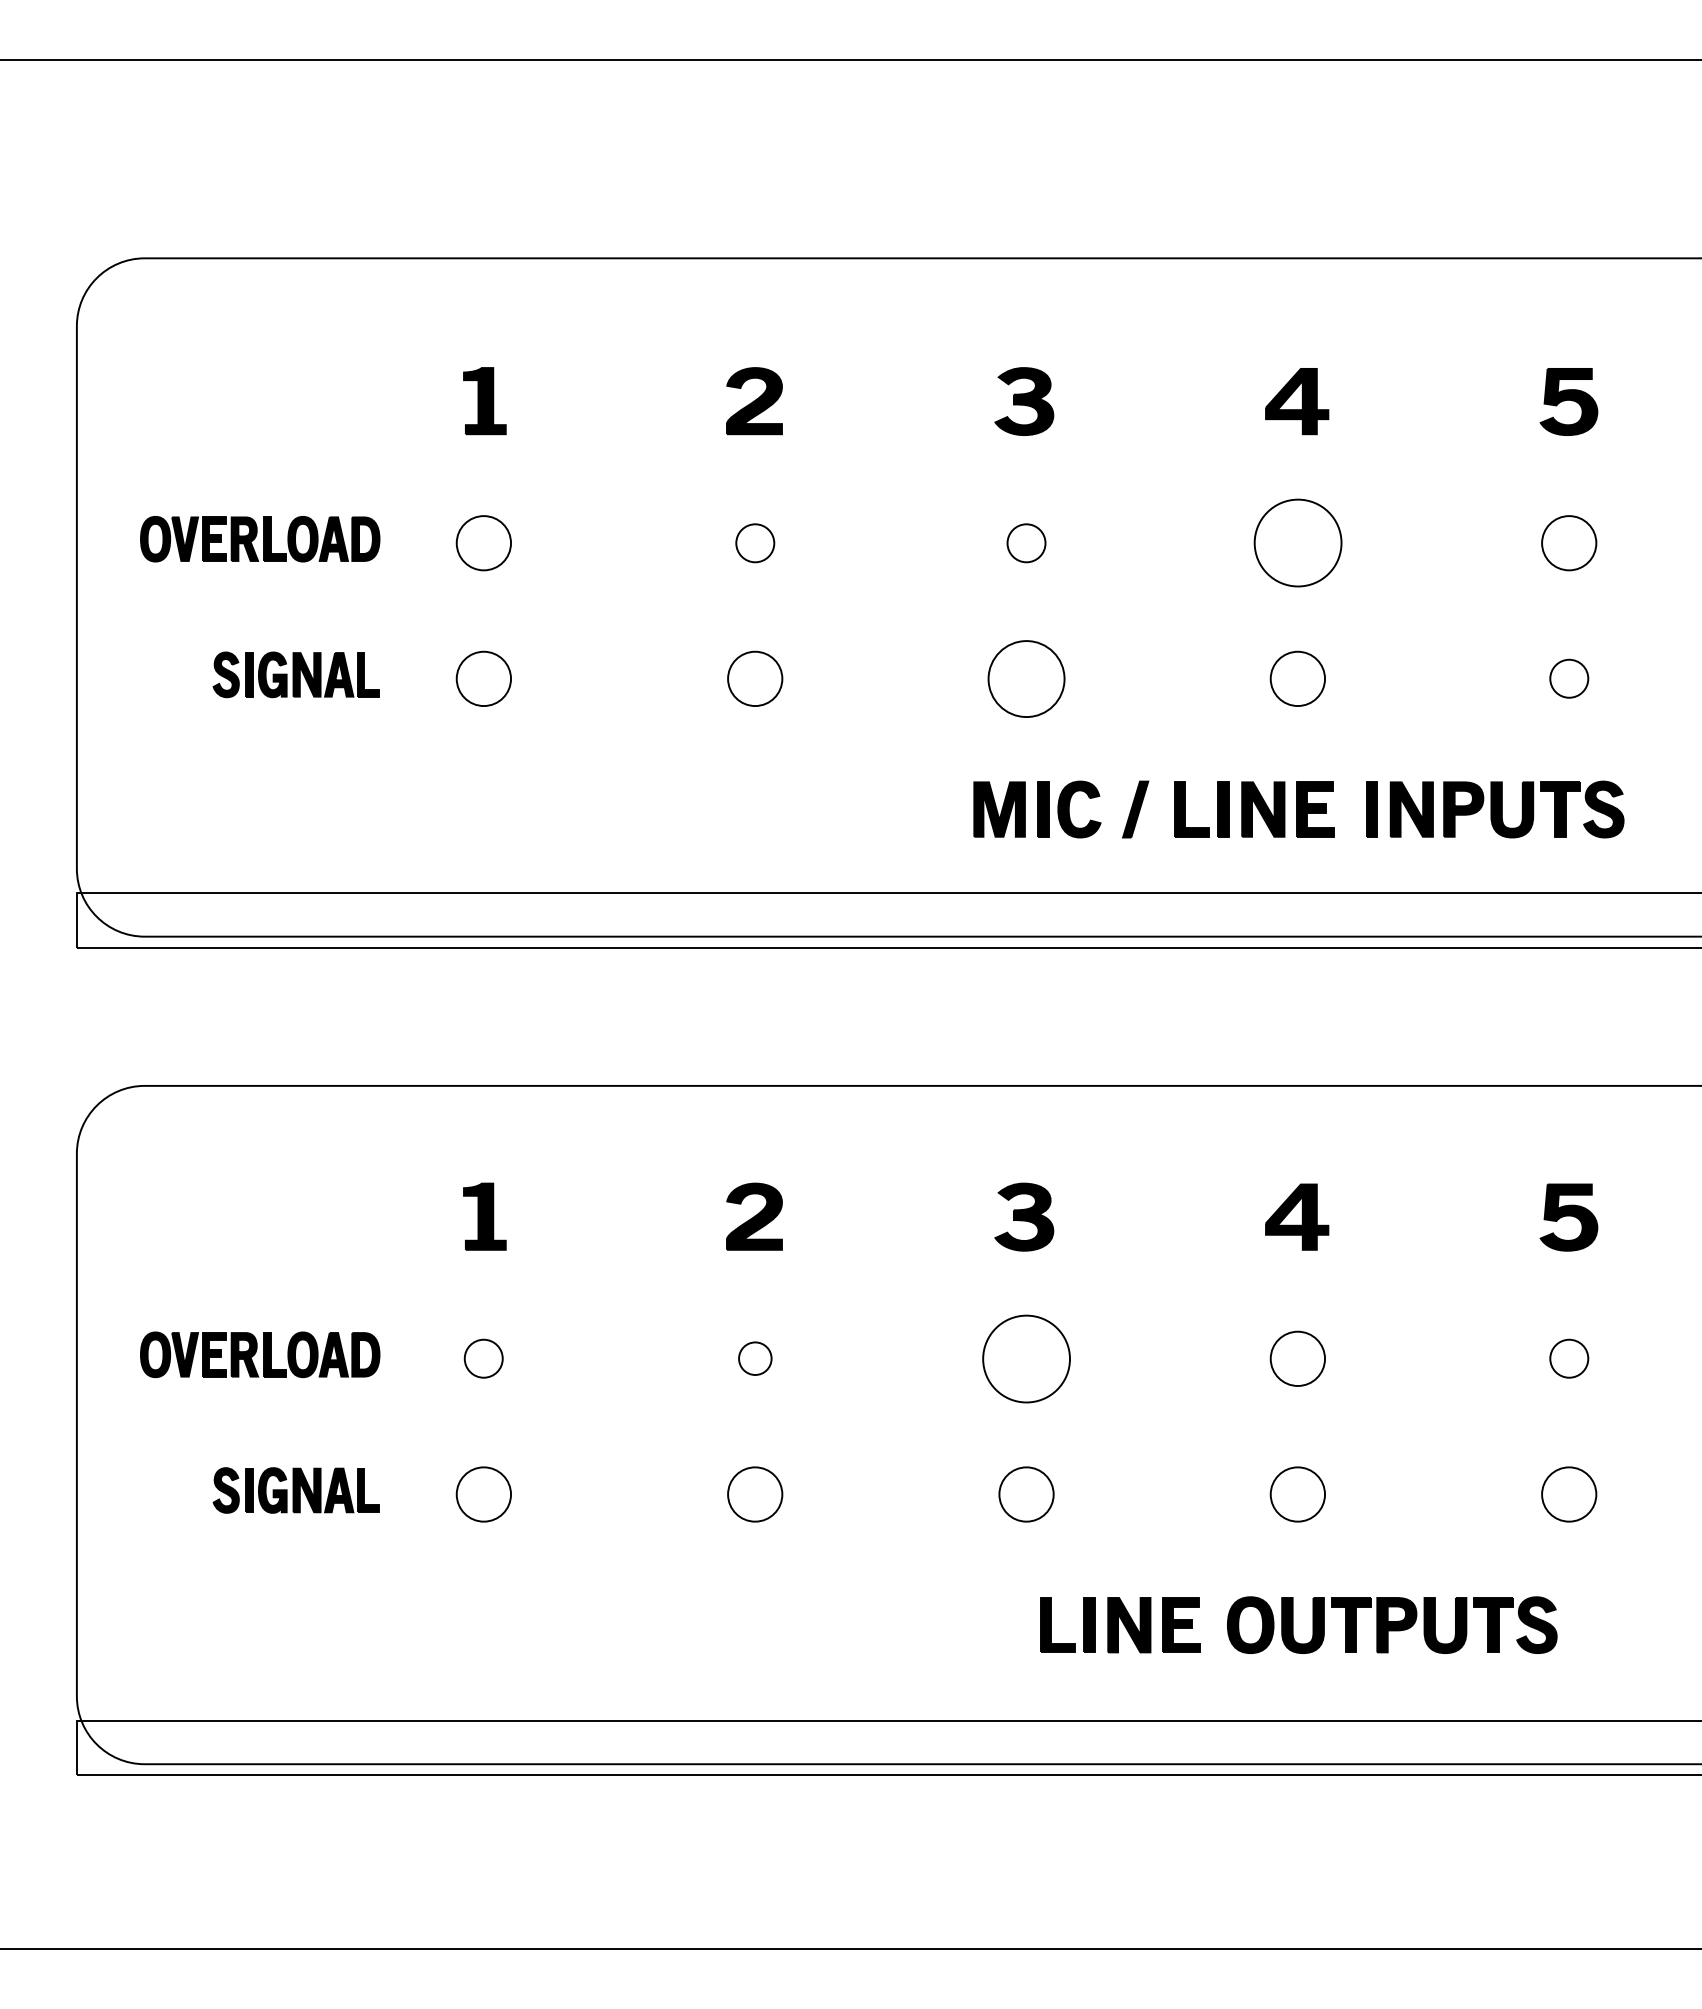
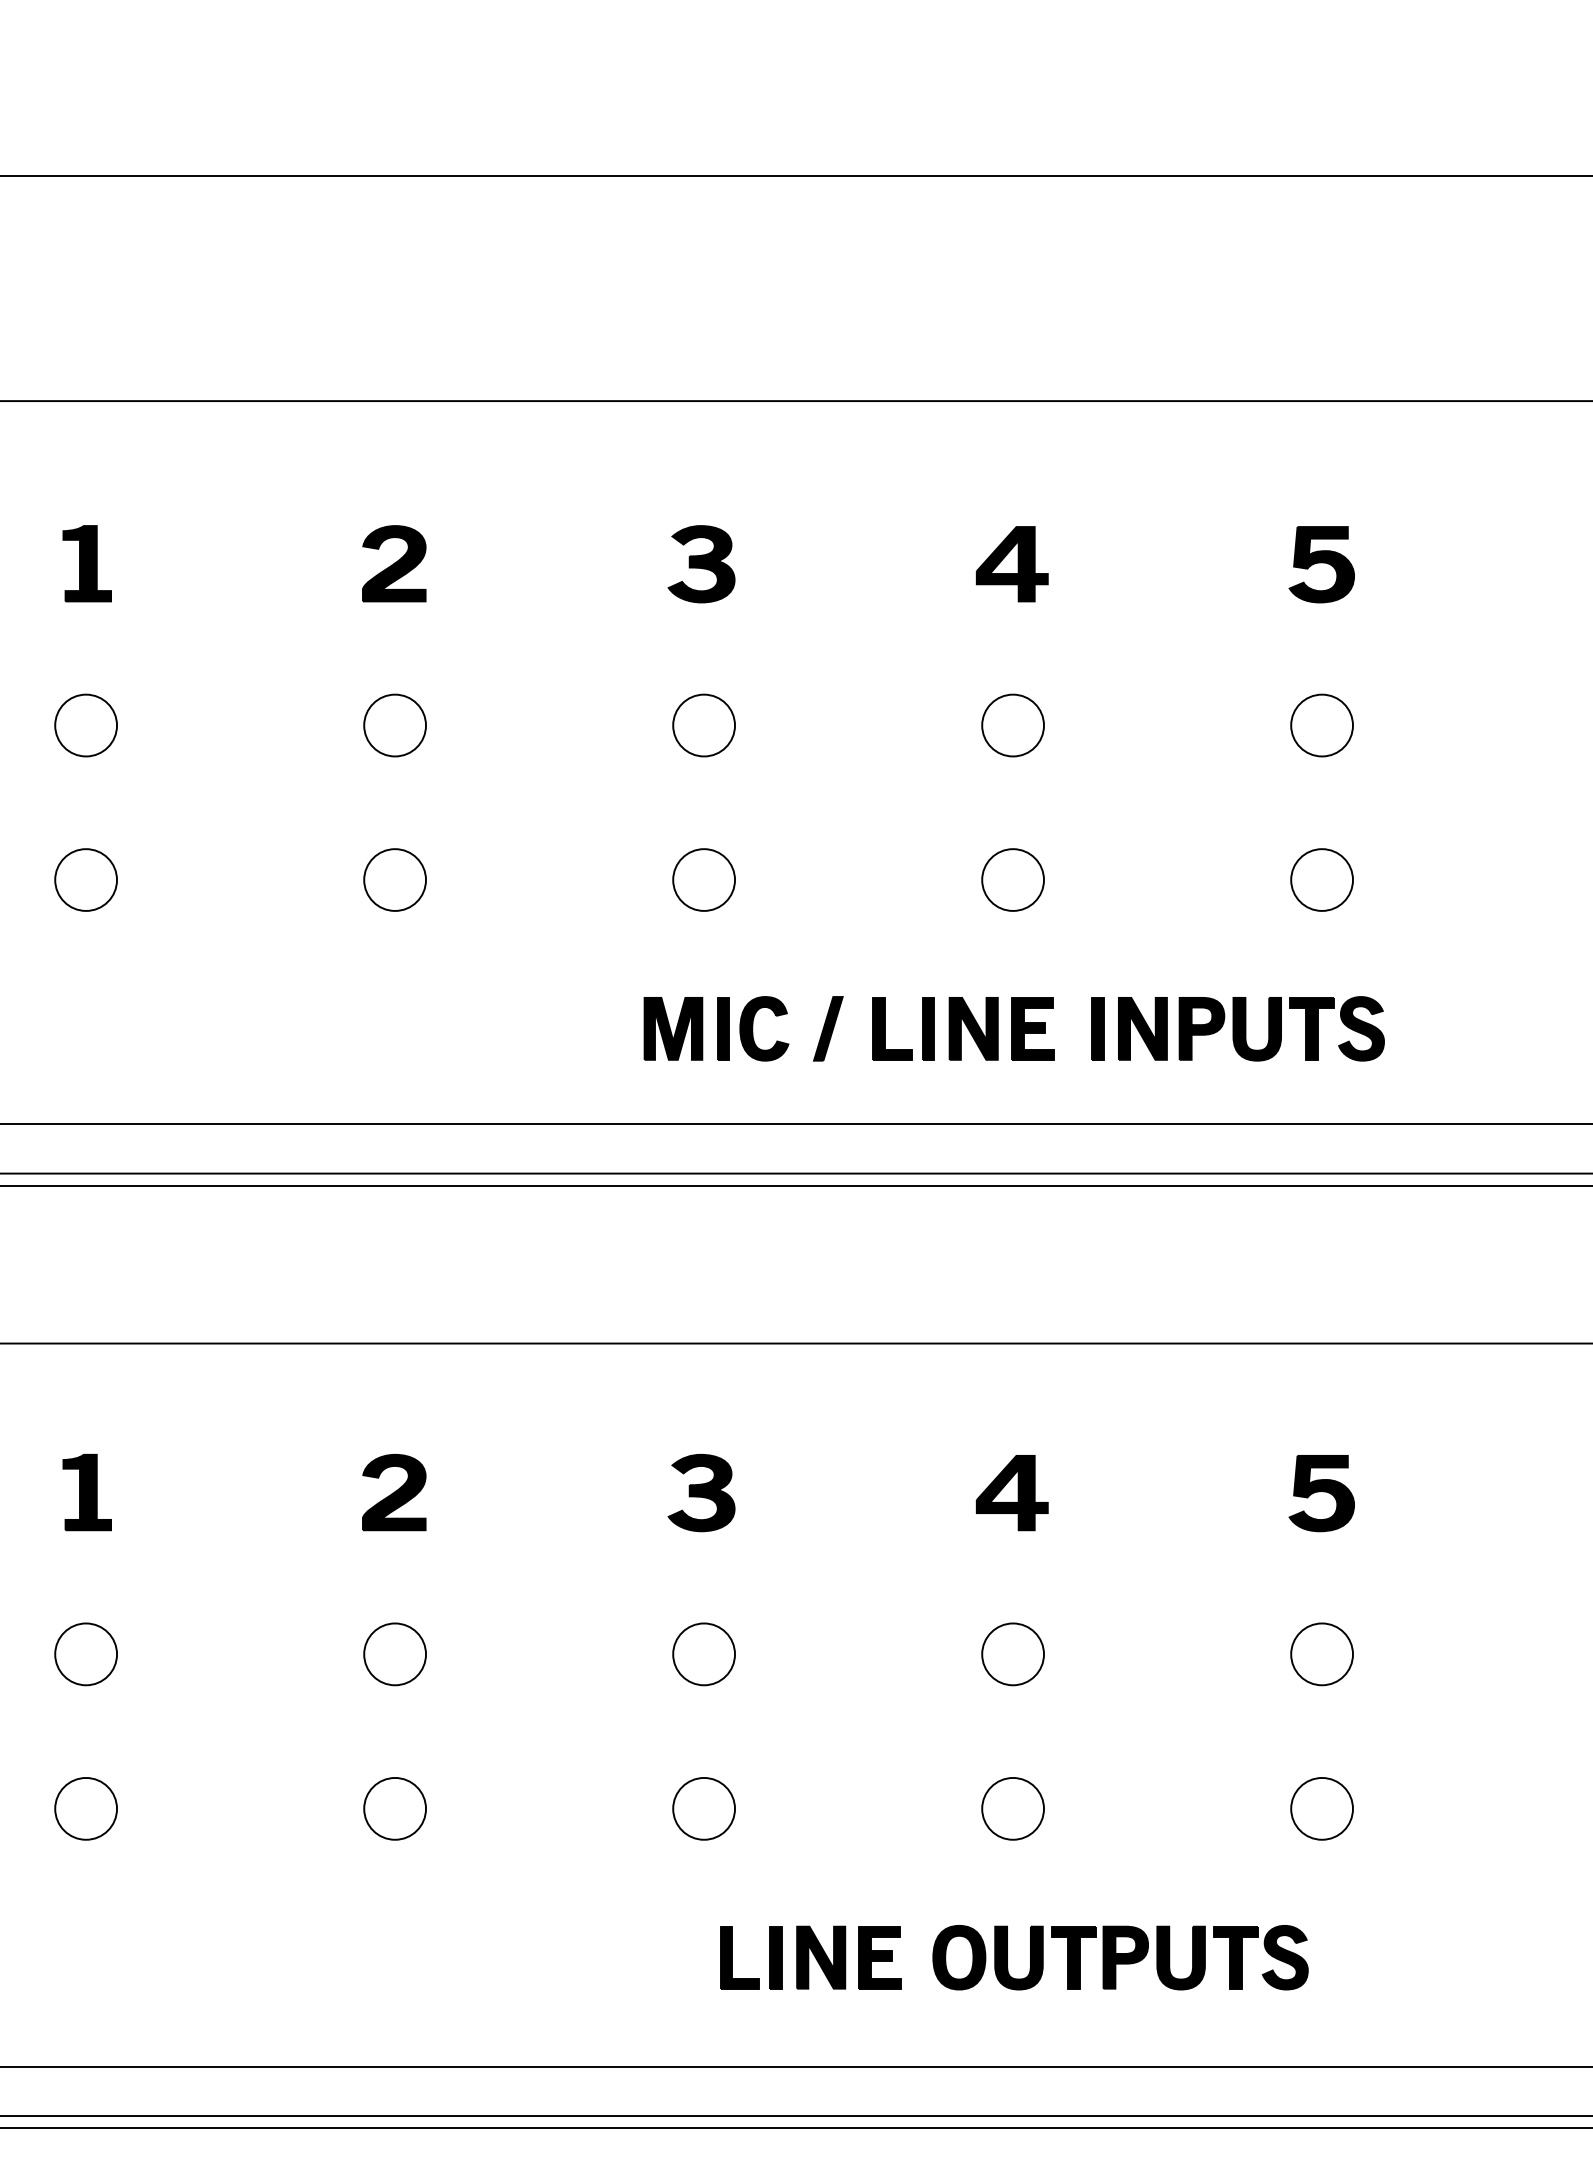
part: (755, 543) -> (395, 725), size x1.43
part: (1026, 543) -> (704, 725), size x1.43
part: (1297, 543) -> (1012, 725), size x0.62
part: (1026, 678) -> (704, 879), size x0.71
part: (1569, 678) -> (1322, 879), size x1.43
part: (483, 1358) -> (85, 1653), size x1.43
part: (755, 1358) -> (395, 1653), size x1.67
part: (1026, 1358) -> (704, 1653), size x0.62
part: (1569, 1358) -> (1322, 1653), size x1.43

